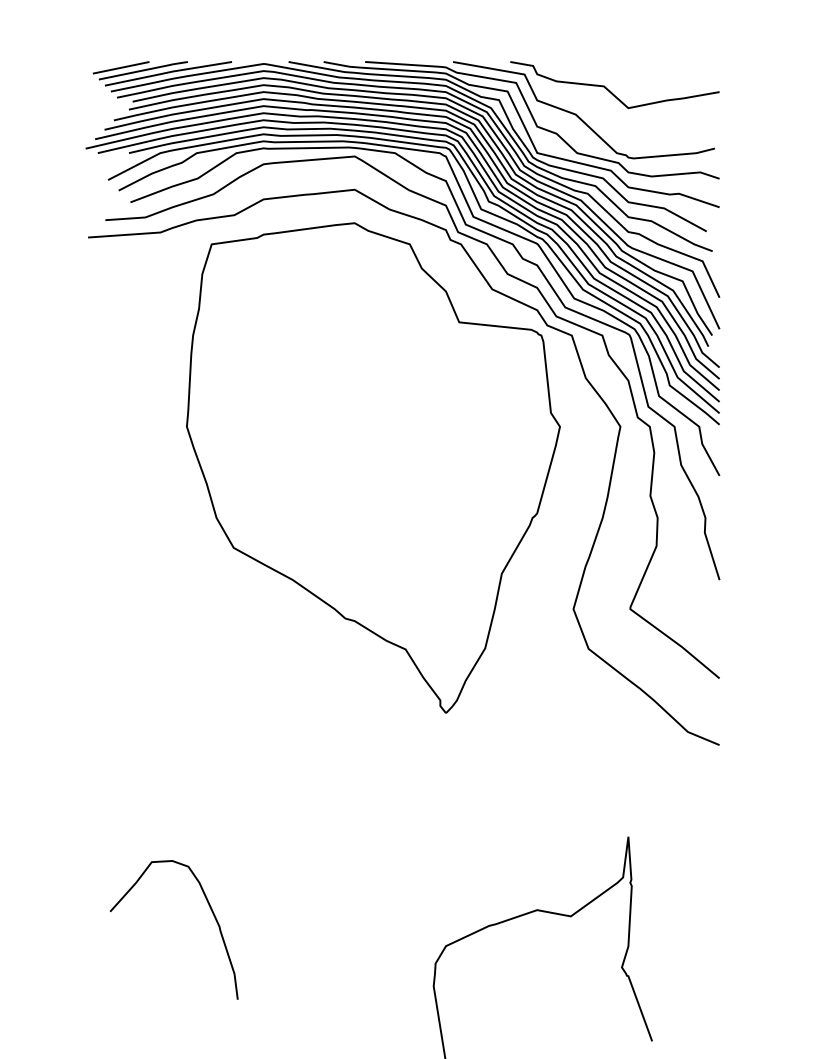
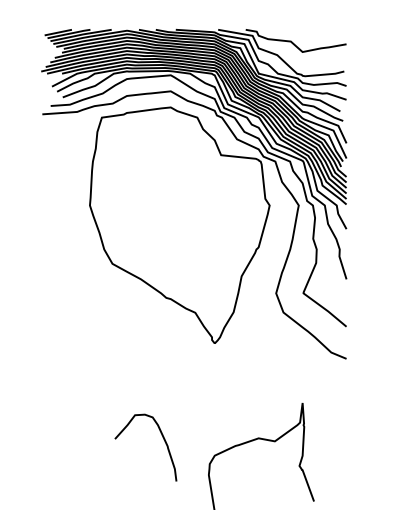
curve: (212, 918) -> (164, 442), moved

